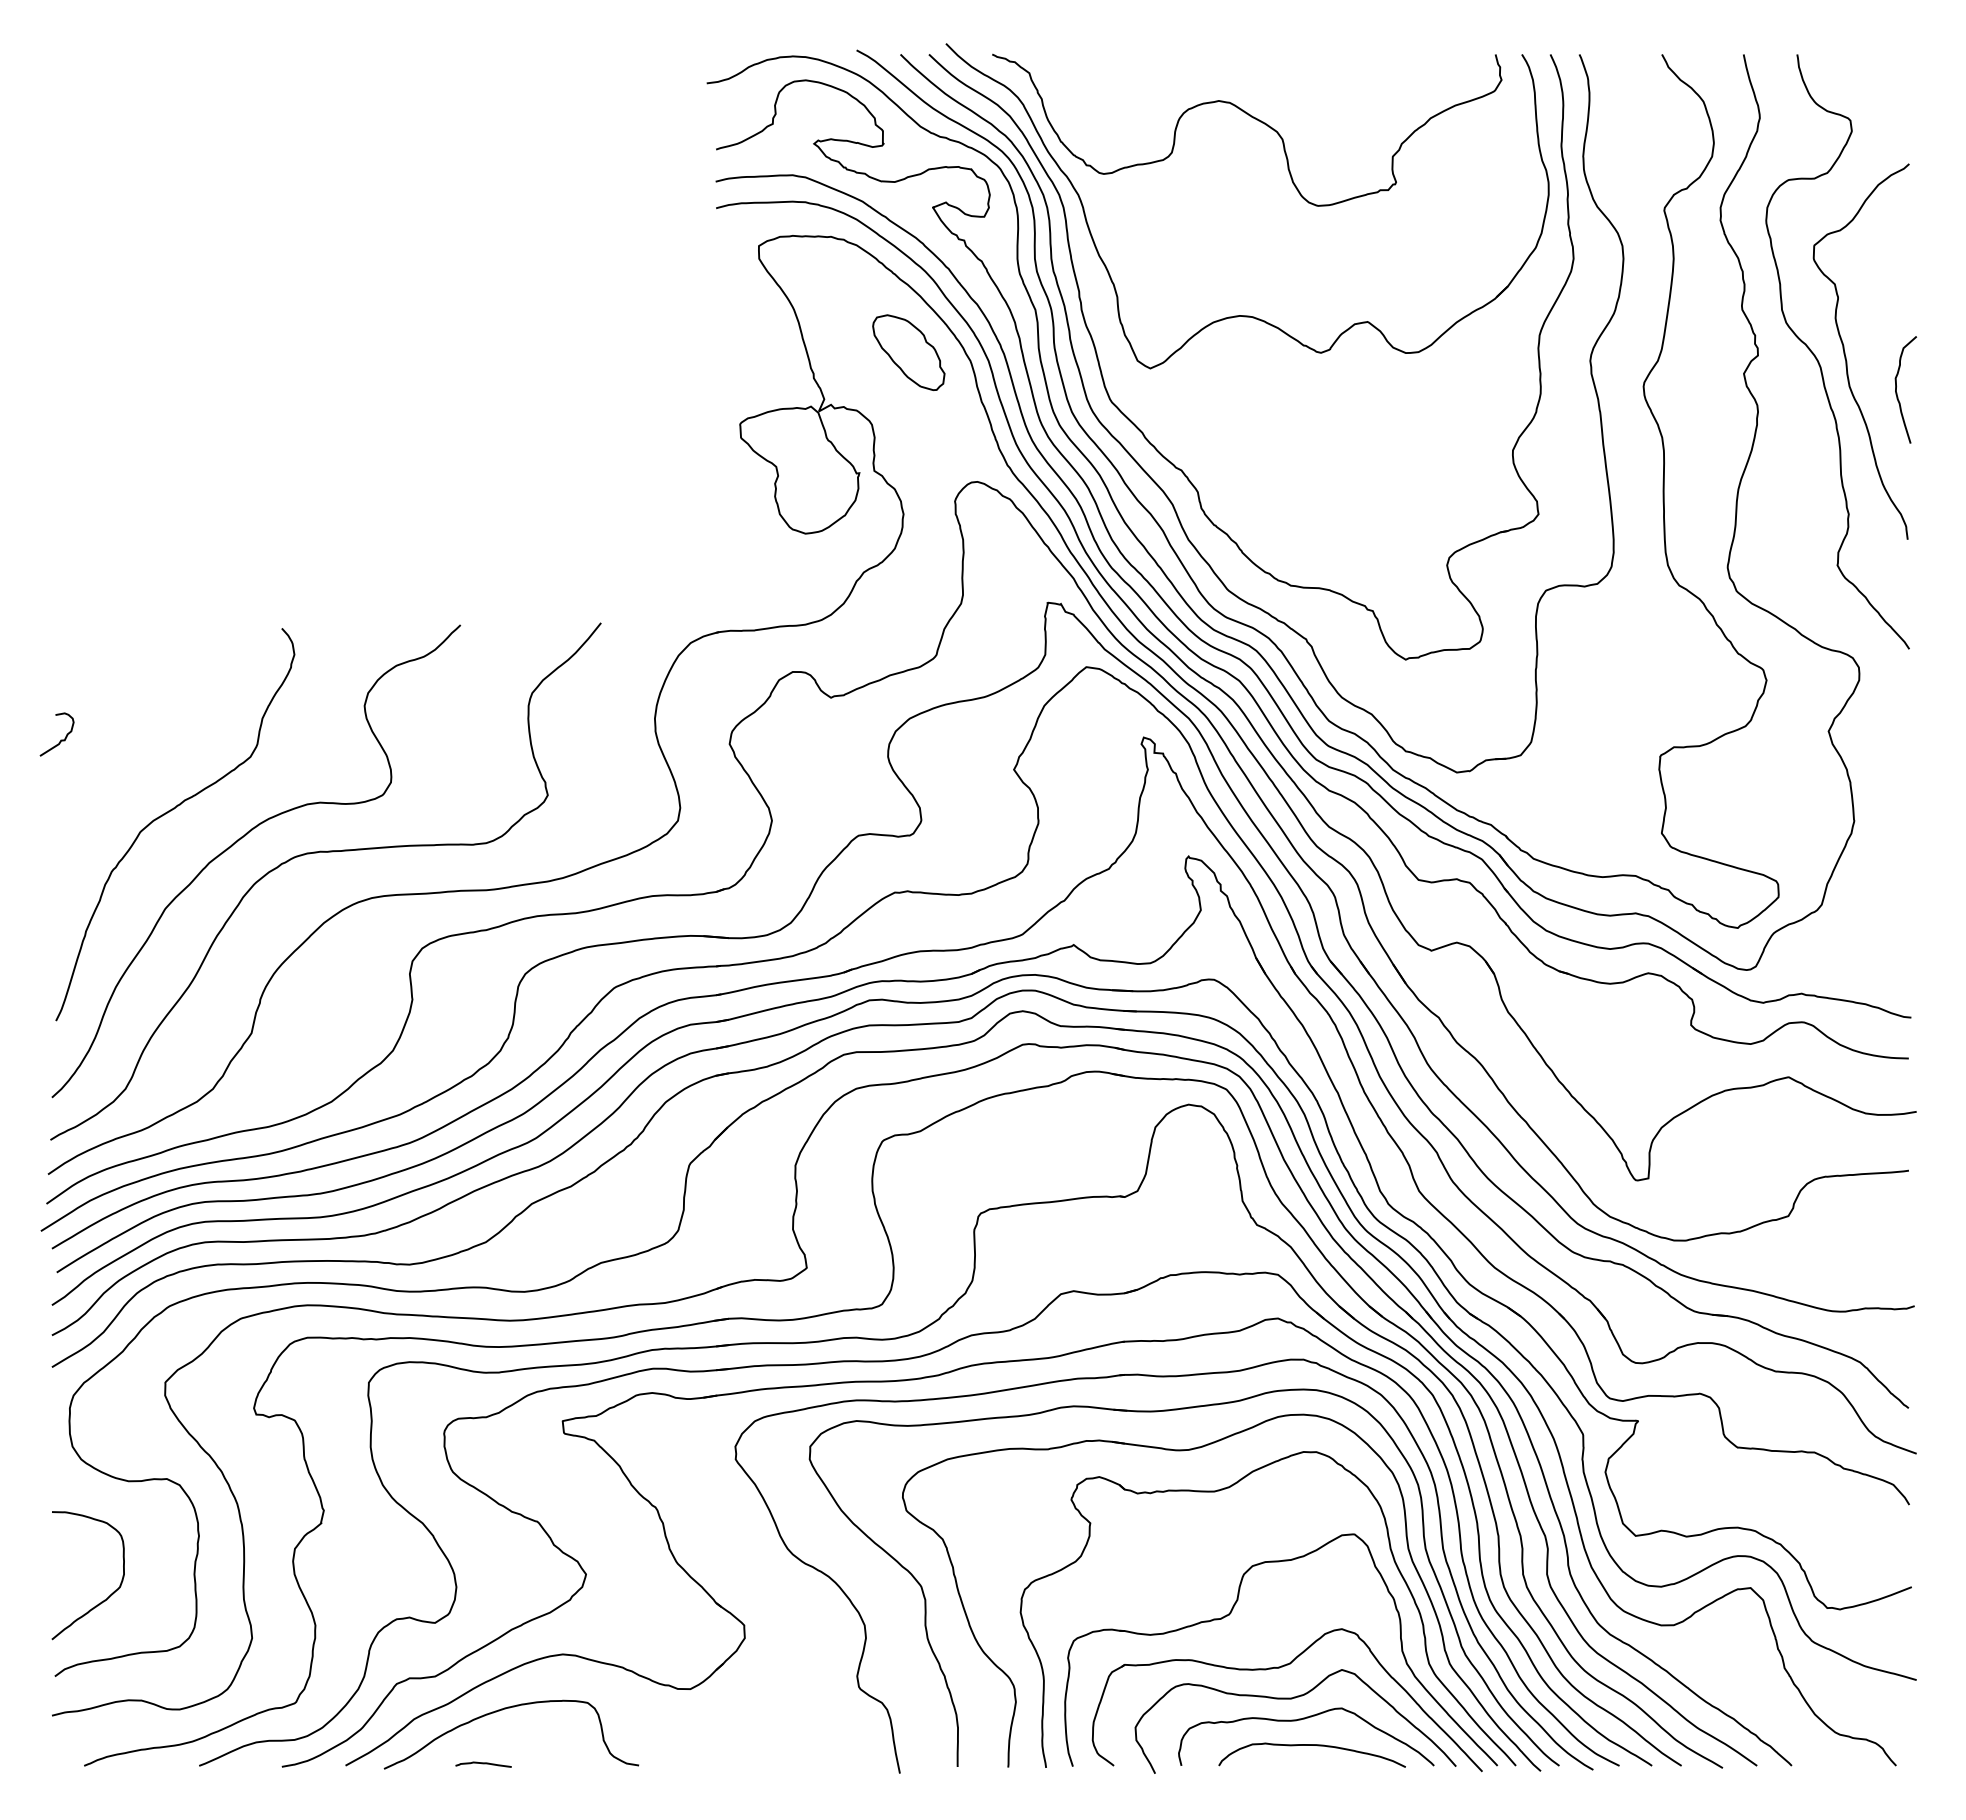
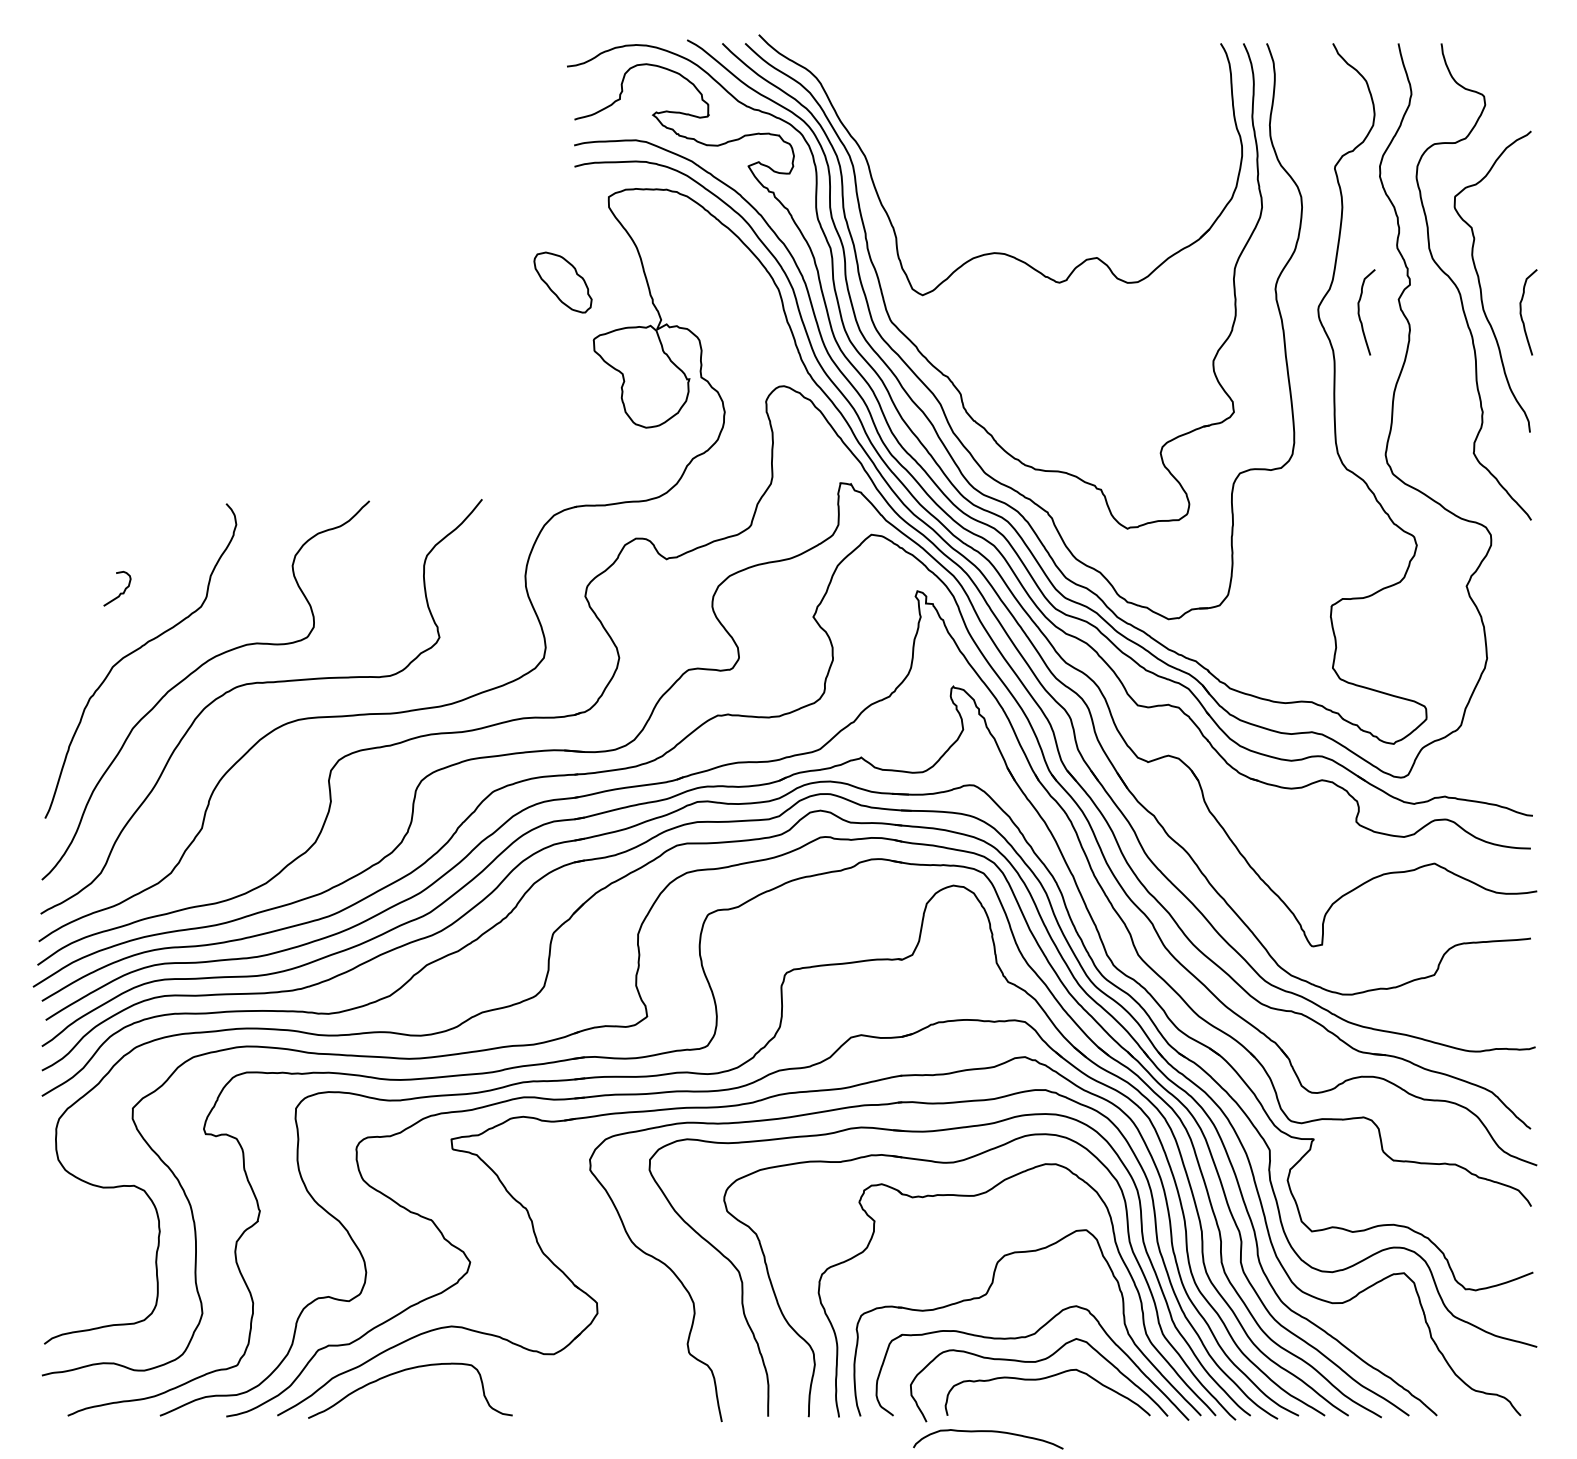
curve: (1253, 118) -> (1005, 94), removed
part: (908, 352) -> (562, 282), moved
curve: (1695, 392) -> (1359, 314), added
curve: (61, 739) -> (120, 592), moved
curve: (104, 1599) -> (84, 1282), removed
curve: (1311, 1745) -> (987, 1431), moved
curve: (483, 1764) -> (387, 1414), removed

